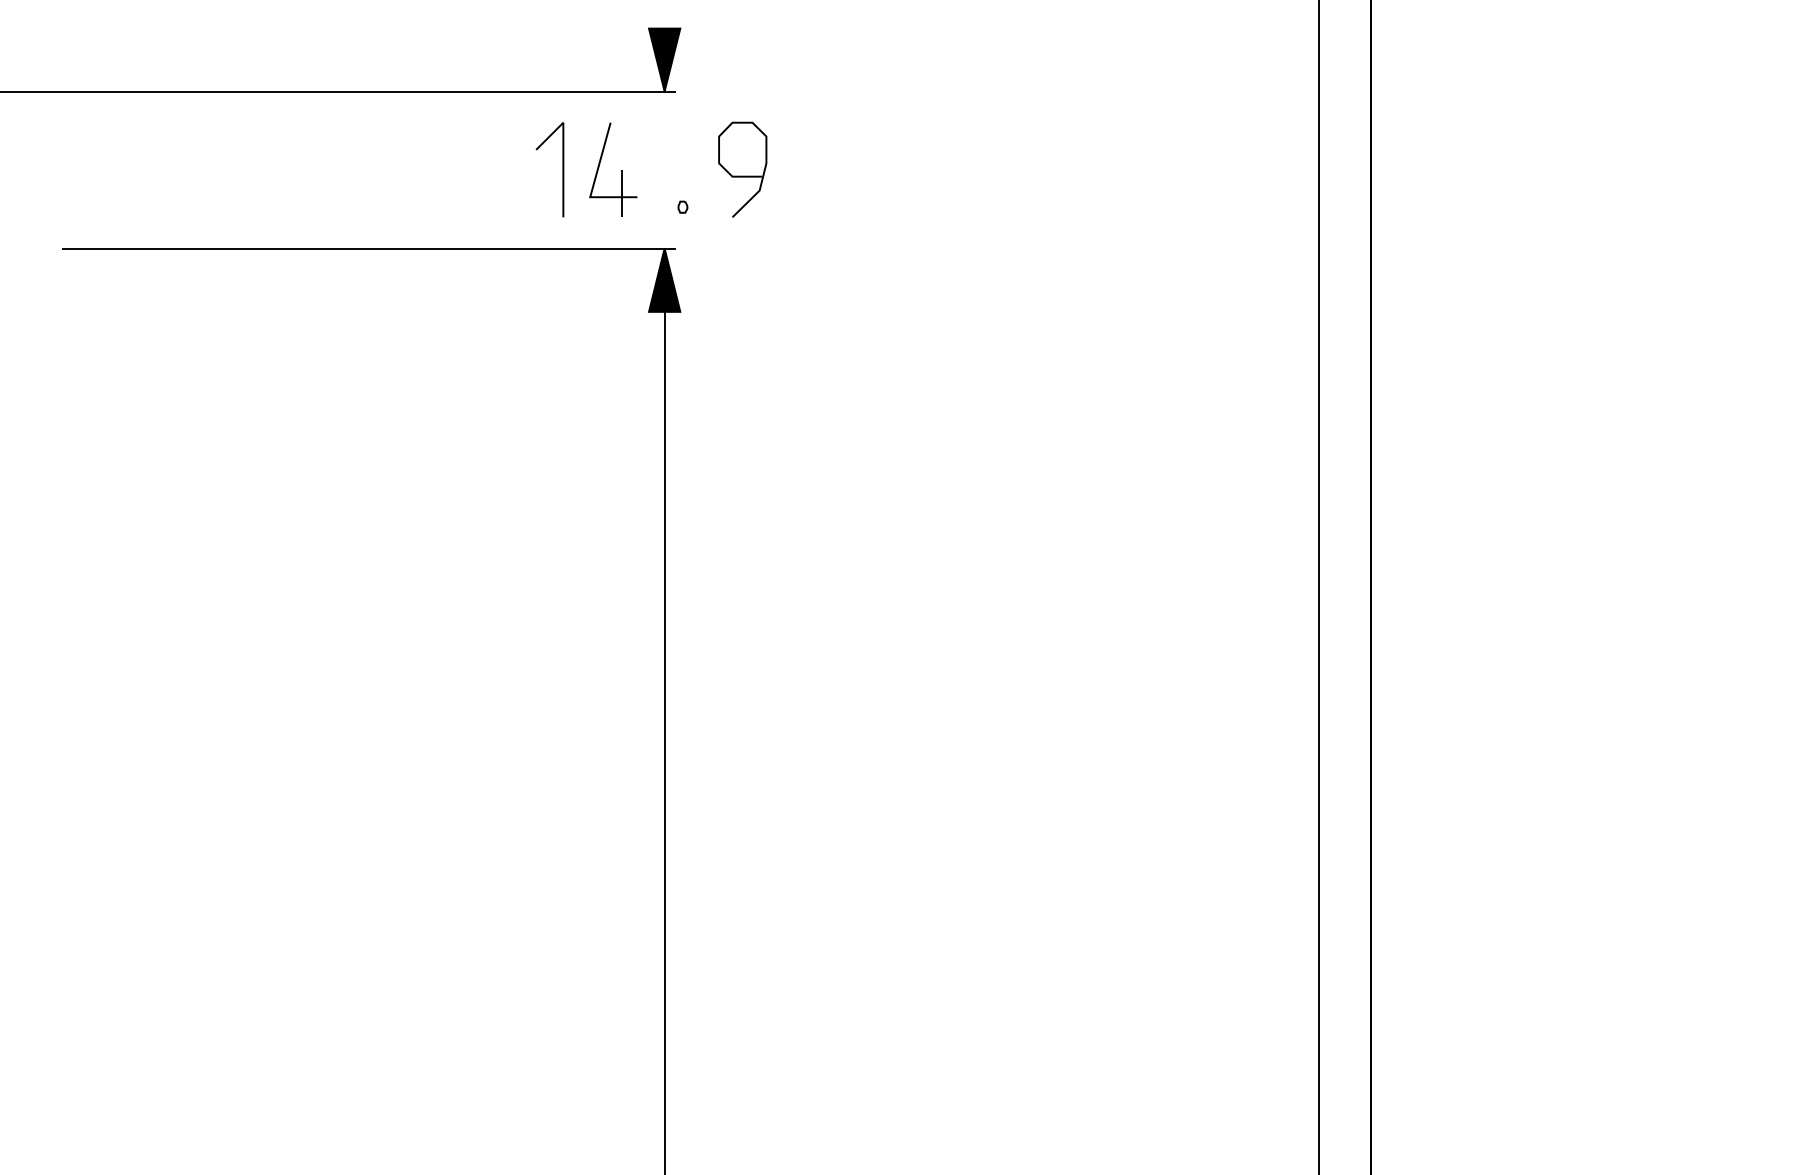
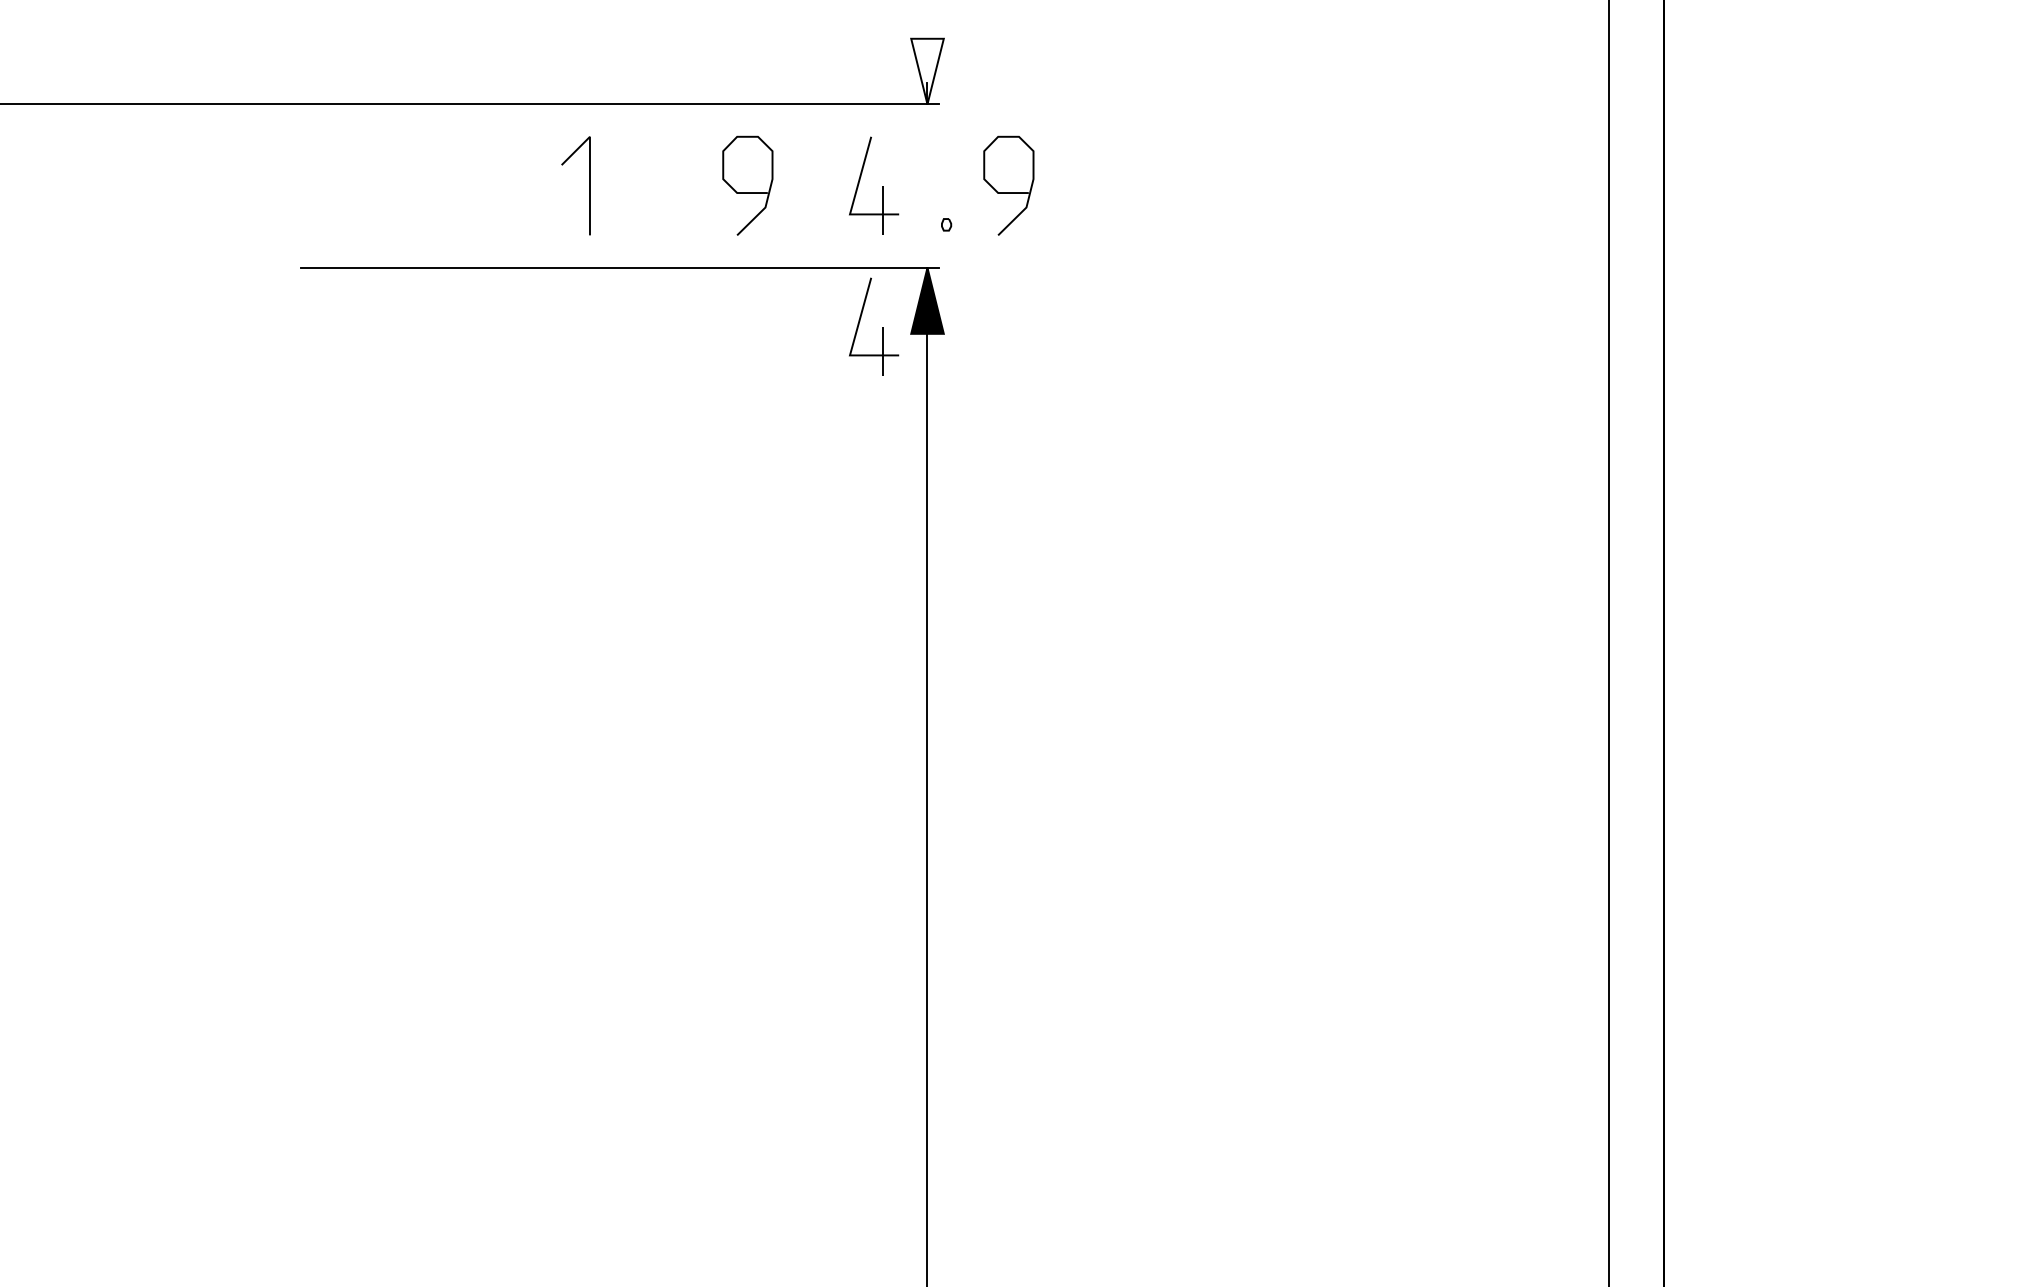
fill: (664, 60) -> (927, 71), removed
line: (562, 169) -> (589, 185), moved
curve: (491, 176) -> (747, 192), added
part: (621, 305) -> (882, 327), added

